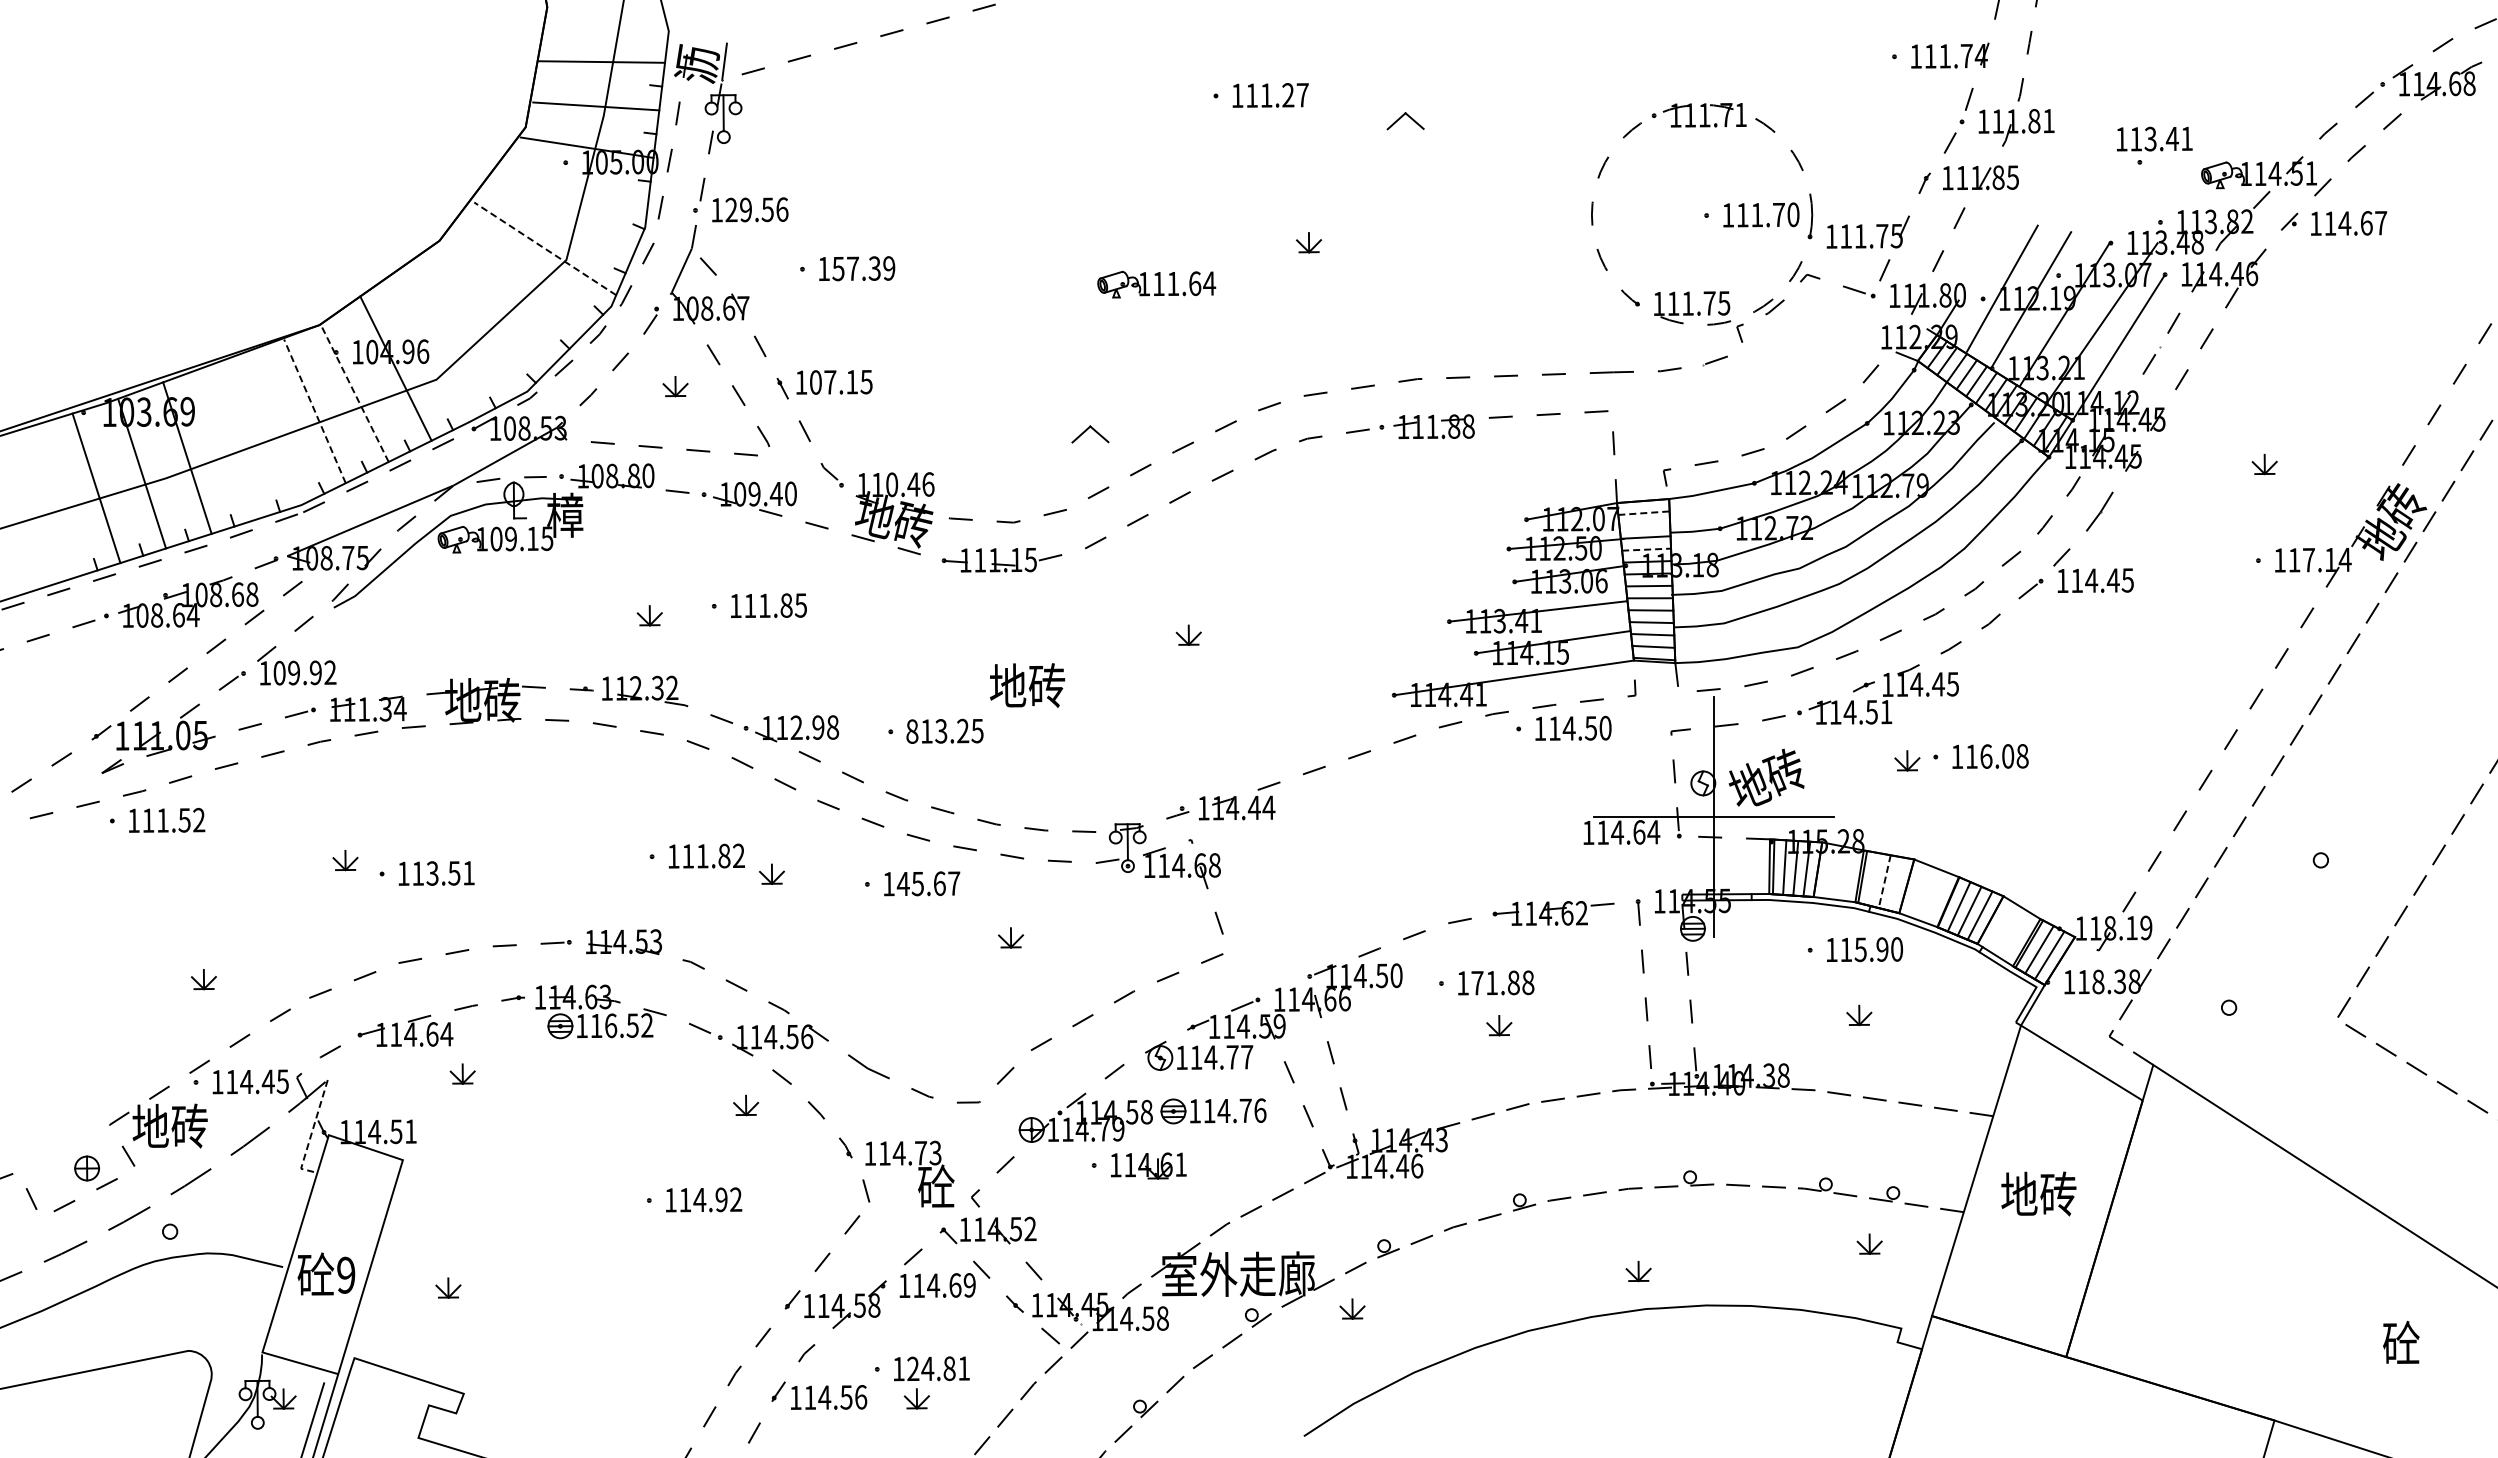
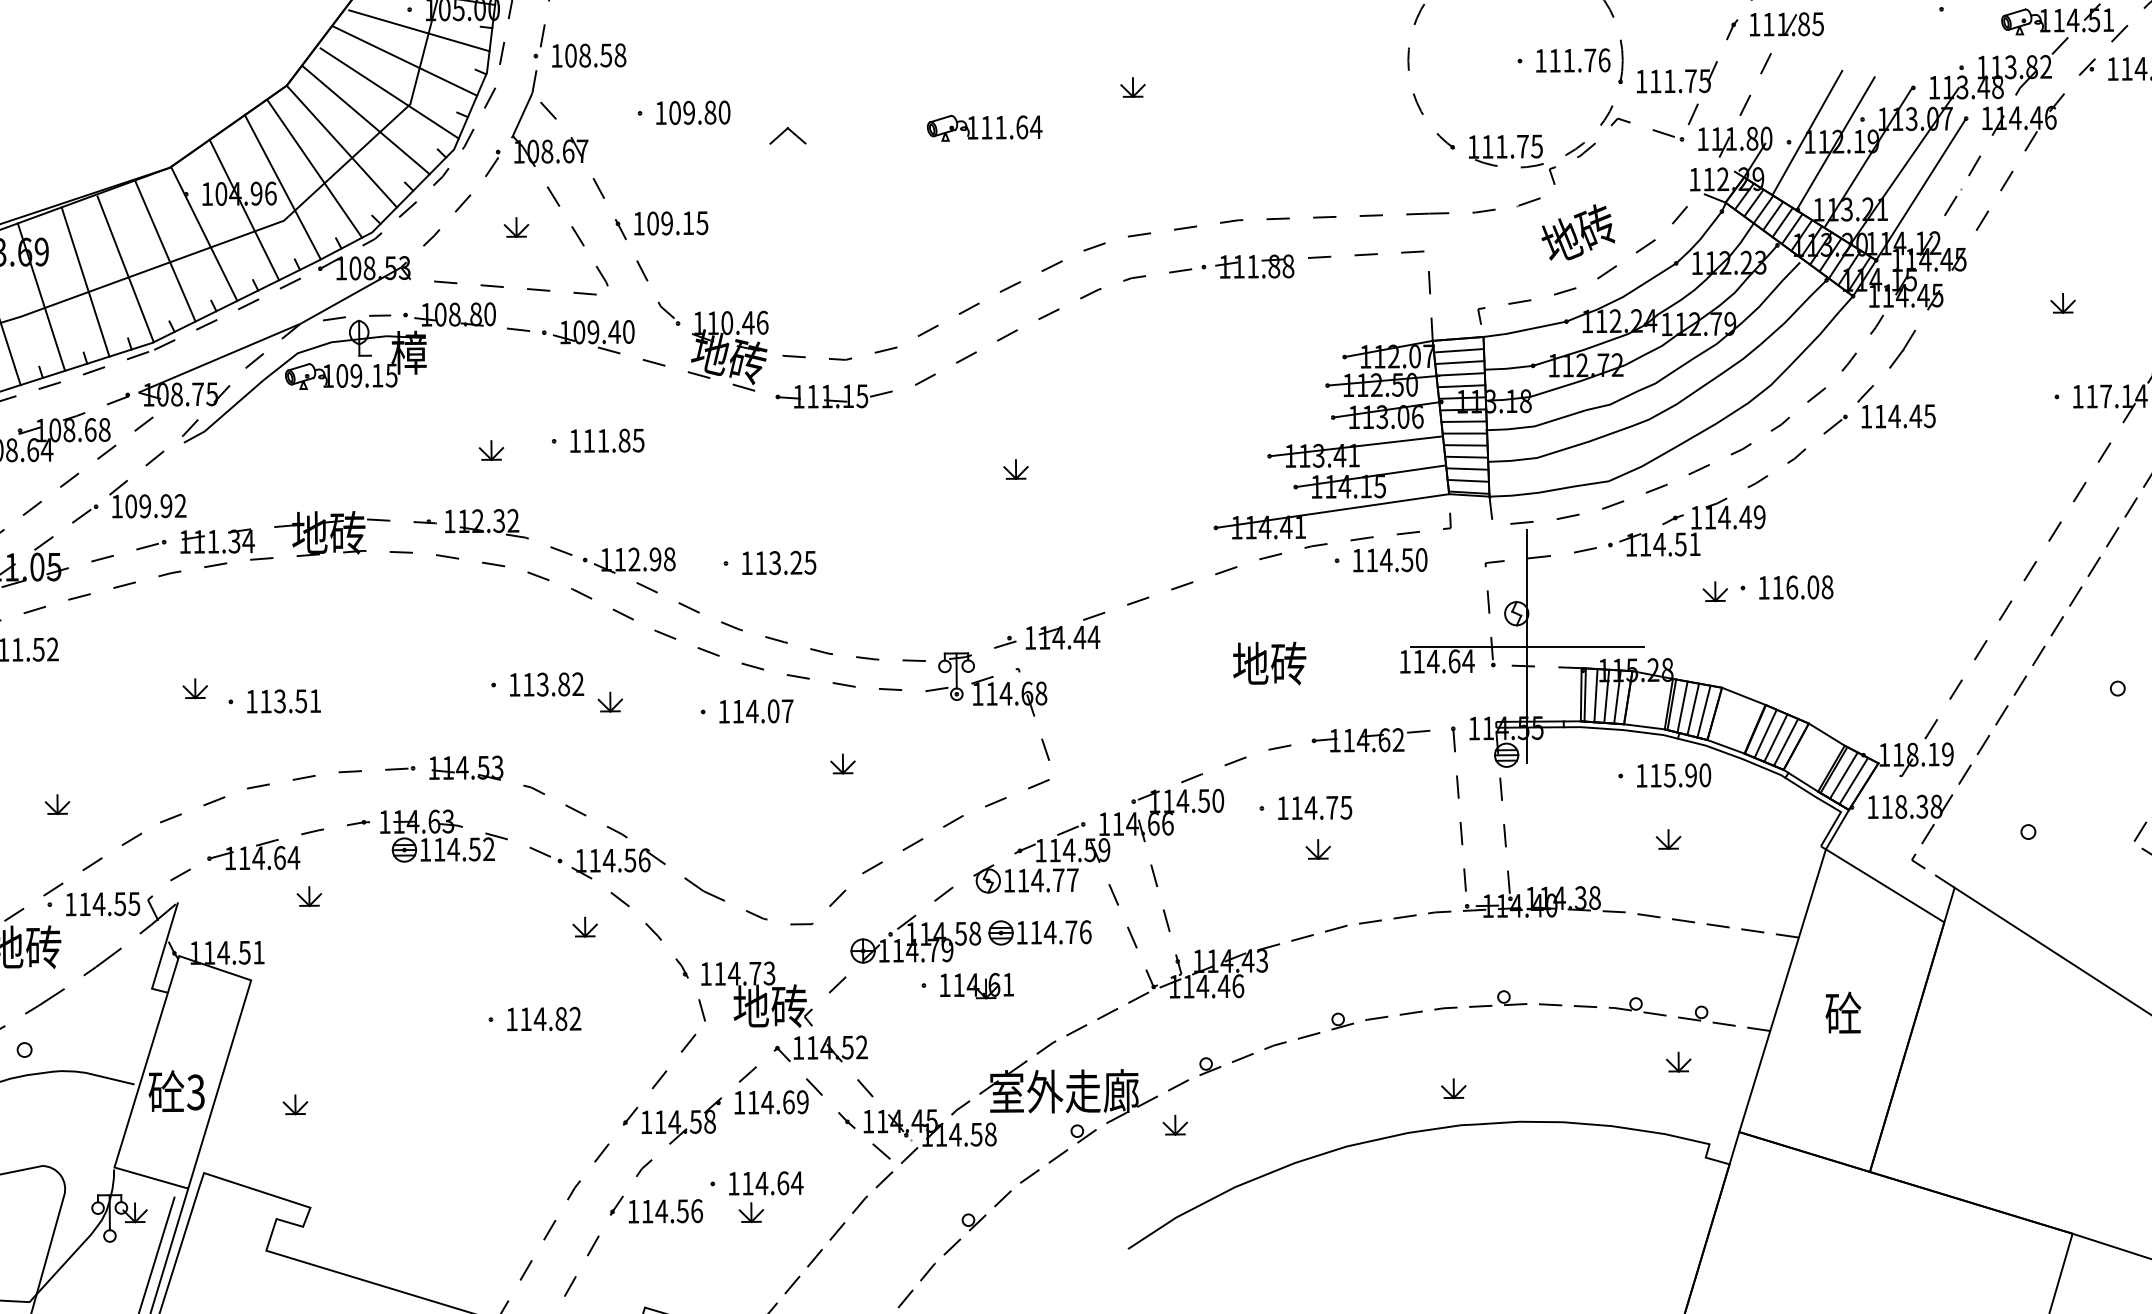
line: (575, 184) -> (419, 30), added
text: (756, 209) -> (595, 55), 129.56 -> 108.58
text: (1793, 214) -> (1604, 60), 111.70 -> 111.76
line: (560, 215) -> (404, 61), added
line: (545, 248) -> (389, 93), dashed -> solid
text: (863, 268) -> (699, 112), 157.39 -> 109.80
line: (521, 276) -> (366, 120), added
line: (495, 302) -> (341, 145), added
line: (468, 326) -> (315, 169), added
line: (435, 345) -> (282, 187), added
text: (830, 382) -> (667, 223), 107.15 -> 109.15
line: (354, 393) -> (204, 234), dashed -> solid
line: (314, 410) -> (165, 250), dashed -> solid
line: (273, 429) -> (125, 269), added
part: (1090, 434) -> (787, 135), moved
line: (232, 442) -> (85, 281), added
line: (1643, 513) -> (1458, 351), dashed -> solid
line: (1644, 524) -> (1459, 361), added
line: (1647, 549) -> (1462, 386), dashed -> solid
text: (1952, 684) -> (1759, 517), 114.45 -> 114.49
text: (1027, 685) -> (1269, 663), moved
text: (912, 731) -> (747, 563), 813.25 -> 113.25
text: (1766, 777) -> (1578, 232), moved
text: (702, 856) -> (542, 684), 111.82 -> 113.82
line: (1873, 879) -> (1682, 707), added
line: (1884, 882) -> (1693, 710), dashed -> solid
text: (920, 883) -> (754, 711), 145.67 -> 114.07
line: (1895, 883) -> (1703, 711), added
text: (1502, 982) -> (1321, 807), 171.88 -> 114.75
text: (610, 1025) -> (453, 849), 116.52 -> 114.52
text: (267, 1081) -> (119, 903), 114.45 -> 114.55
line: (311, 1133) -> (162, 954), dashed -> solid
text: (935, 1186) -> (769, 1005), 砼 -> 地砖
text: (2038, 1193) -> (1842, 1012), 地砖 -> 砼
text: (721, 1199) -> (561, 1018), 114.92 -> 114.82
text: (346, 1274) -> (196, 1091), 9 -> 3
text: (938, 1368) -> (772, 1183), 124.81 -> 114.64

